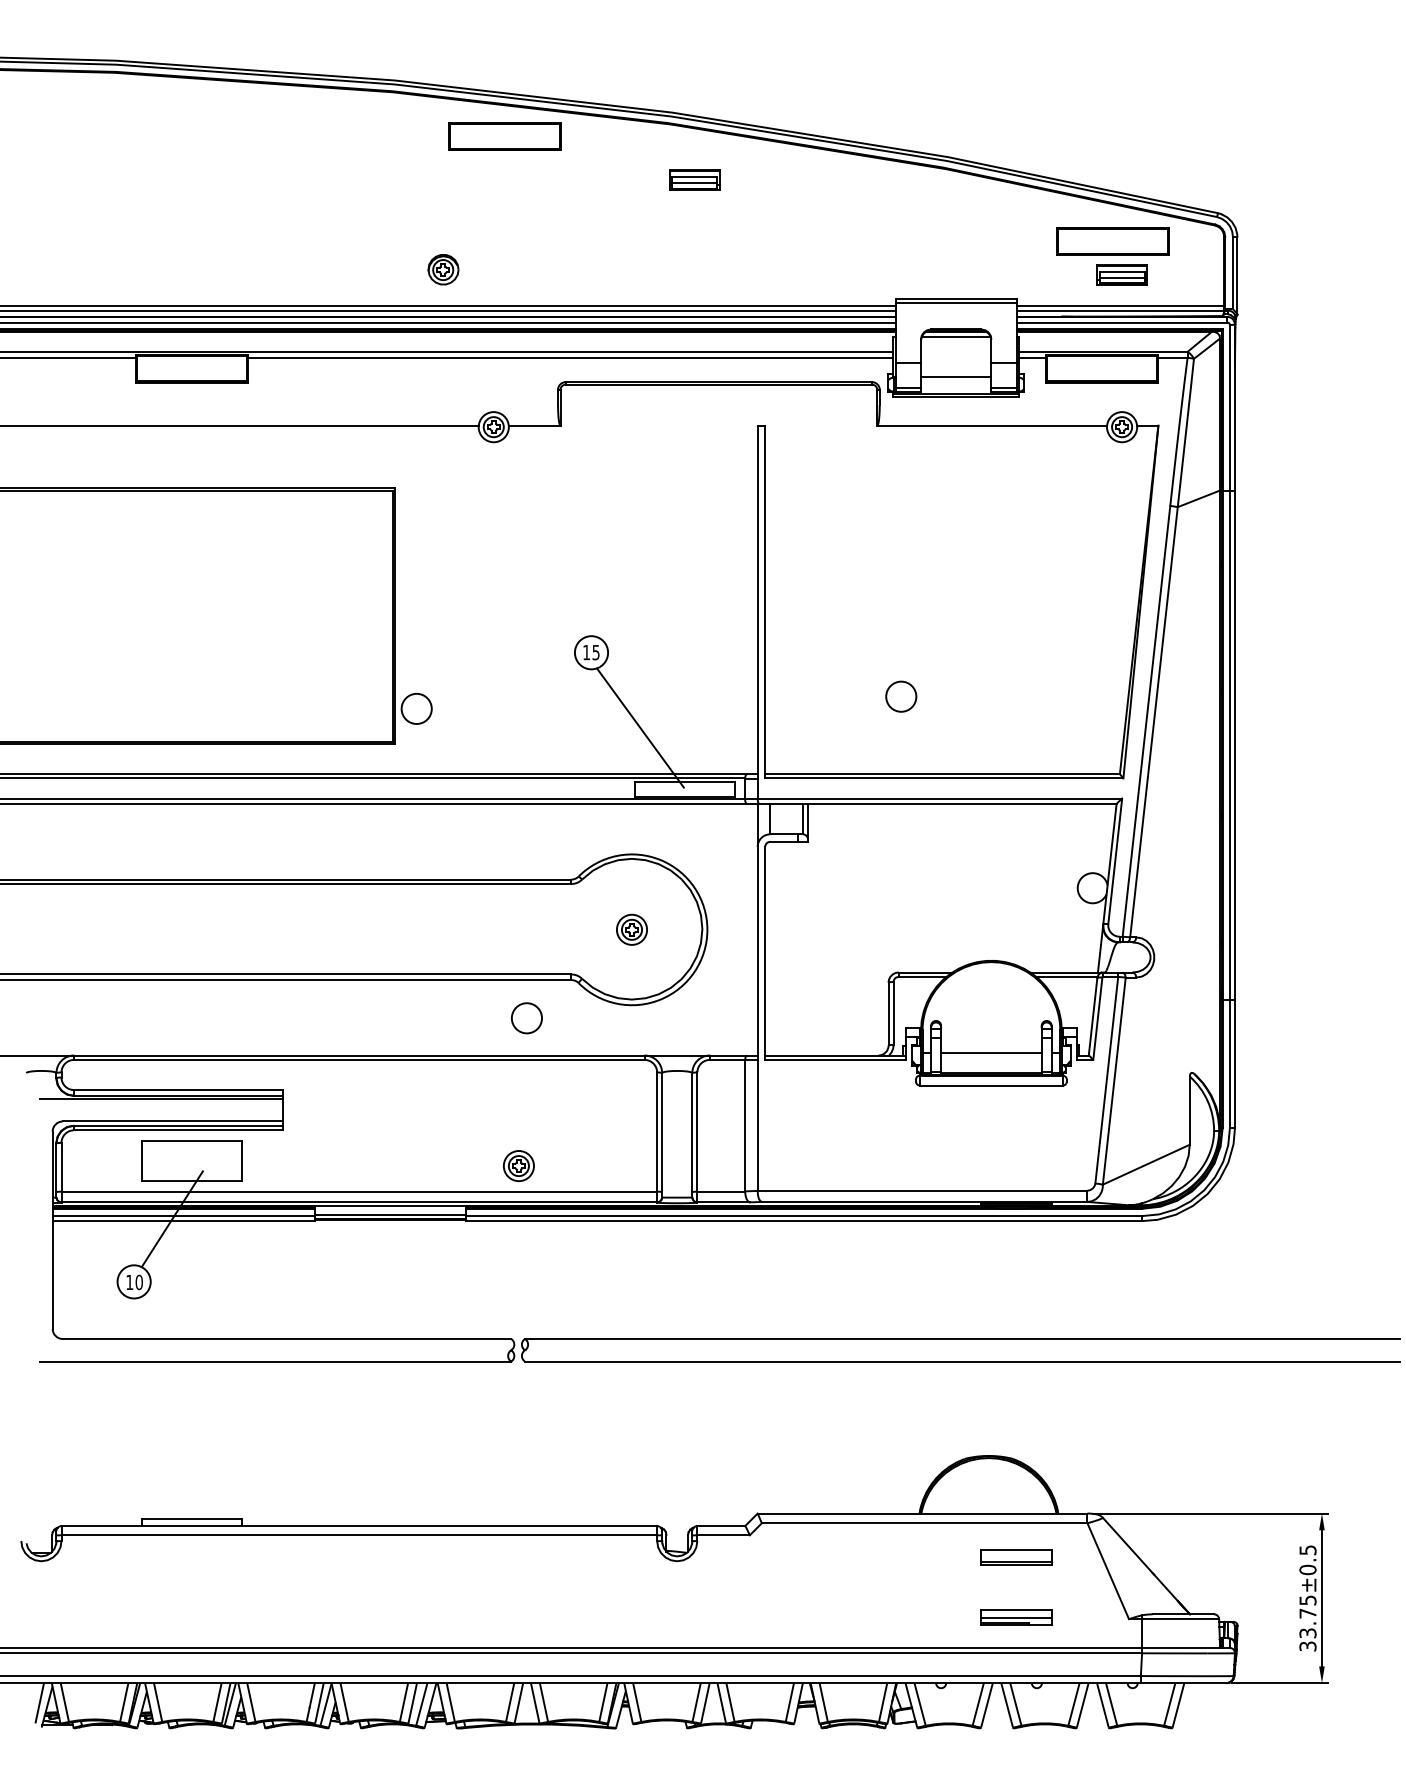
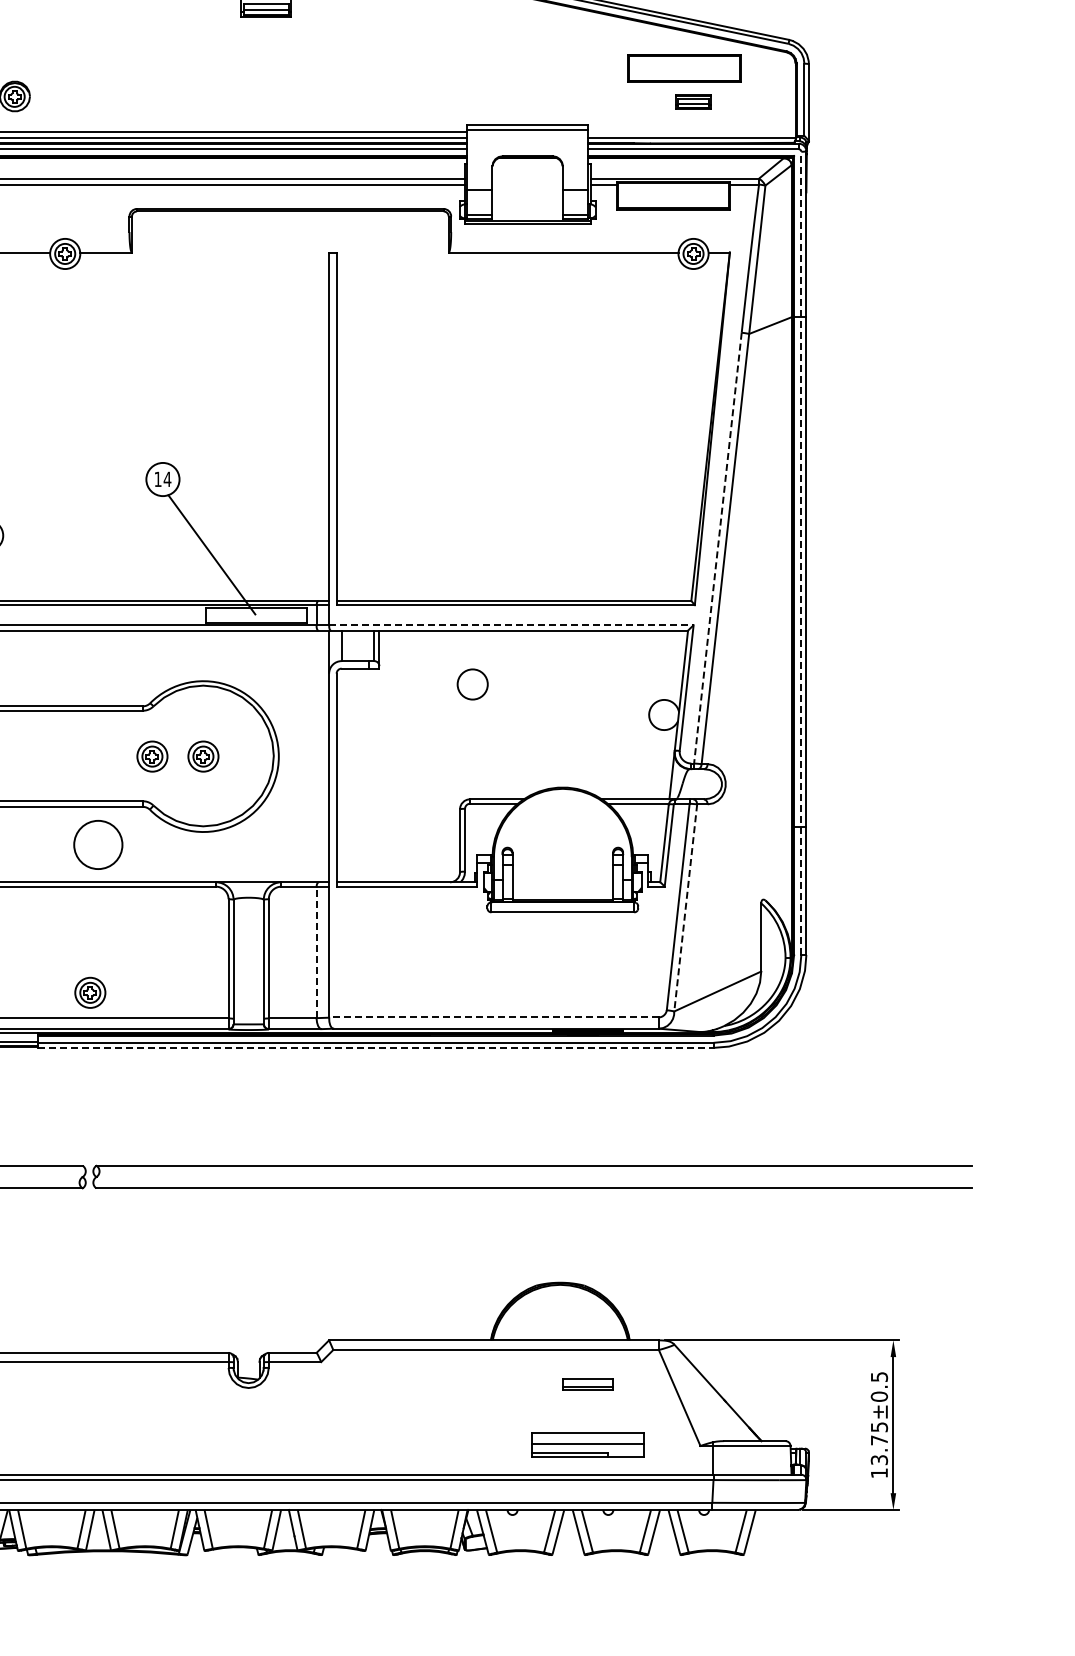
part: (1121, 274) -> (692, 101), size x0.7
line: (1120, 305) -> (691, 132), removed
line: (955, 336) -> (526, 163), removed
line: (956, 377) -> (527, 204), removed
text: (595, 652) -> (166, 479), 15 -> 14
circle: (901, 696) -> (472, 684), moved
line: (1146, 721) -> (717, 548), solid -> dashed
line: (1229, 726) -> (800, 553), solid -> dashed
line: (940, 798) -> (511, 625), solid -> dashed
part: (580, 929) -> (151, 756), added
circle: (526, 1018) -> (97, 845), size x1.6
line: (991, 1053) -> (562, 880), removed
line: (1114, 1081) -> (685, 908), solid -> dashed
line: (745, 1125) -> (316, 952), solid -> dashed
line: (922, 1190) -> (493, 1017), solid -> dashed
line: (804, 1221) -> (375, 1048), solid -> dashed
part: (1016, 1557) -> (587, 1384), size x0.7
part: (1016, 1617) -> (587, 1444), size x1.6
text: (1307, 1646) -> (878, 1473), 33.75±0.5 -> 13.75±0.5

